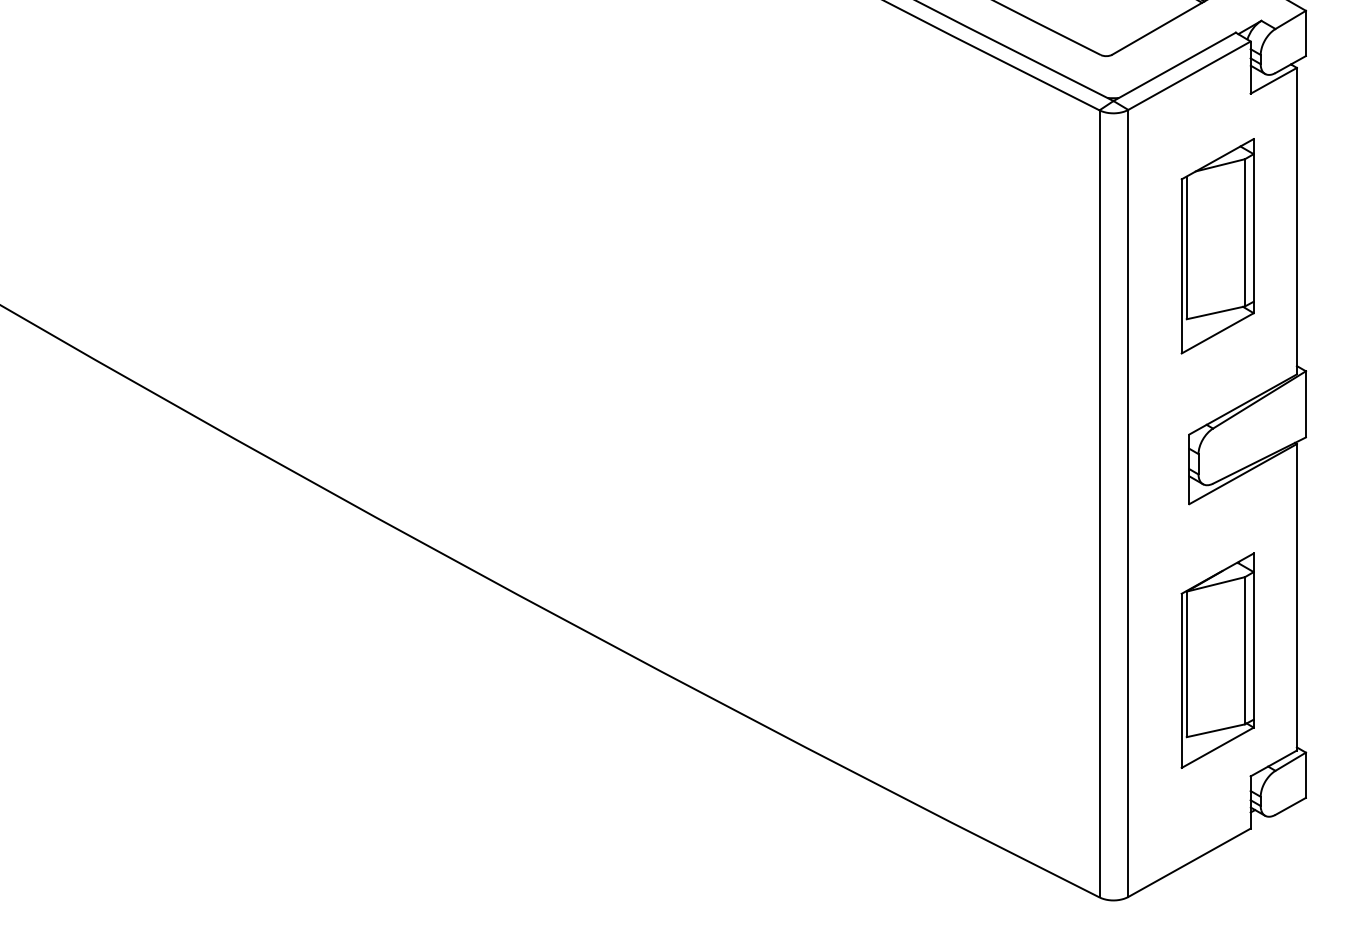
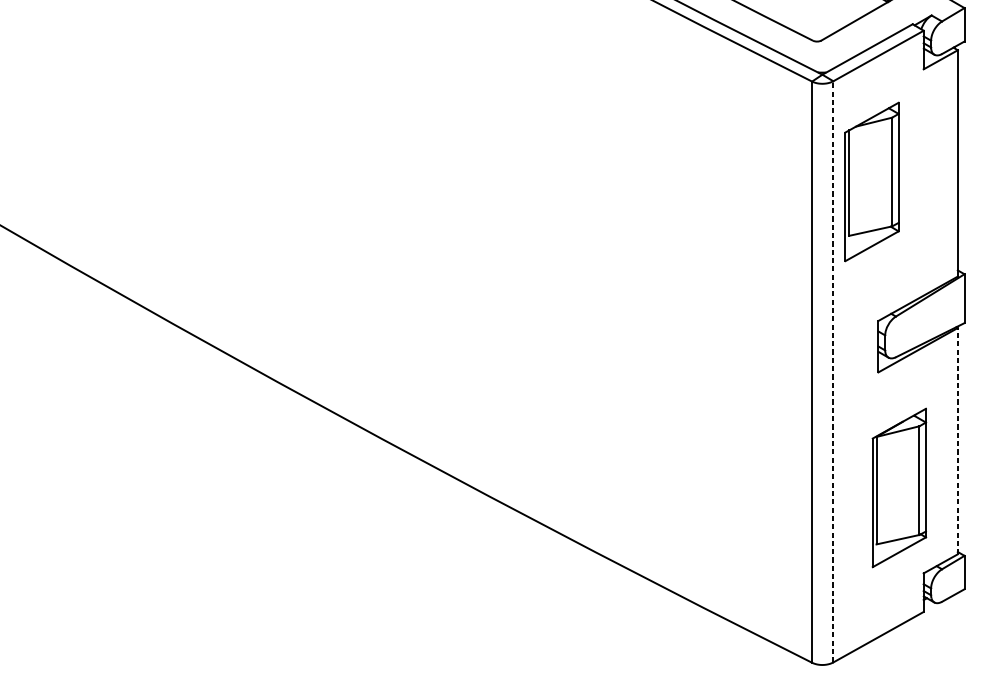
part: (1217, 246) -> (871, 182), moved
line: (1128, 503) -> (833, 371), solid -> dashed
line: (1296, 596) -> (957, 440), solid -> dashed

